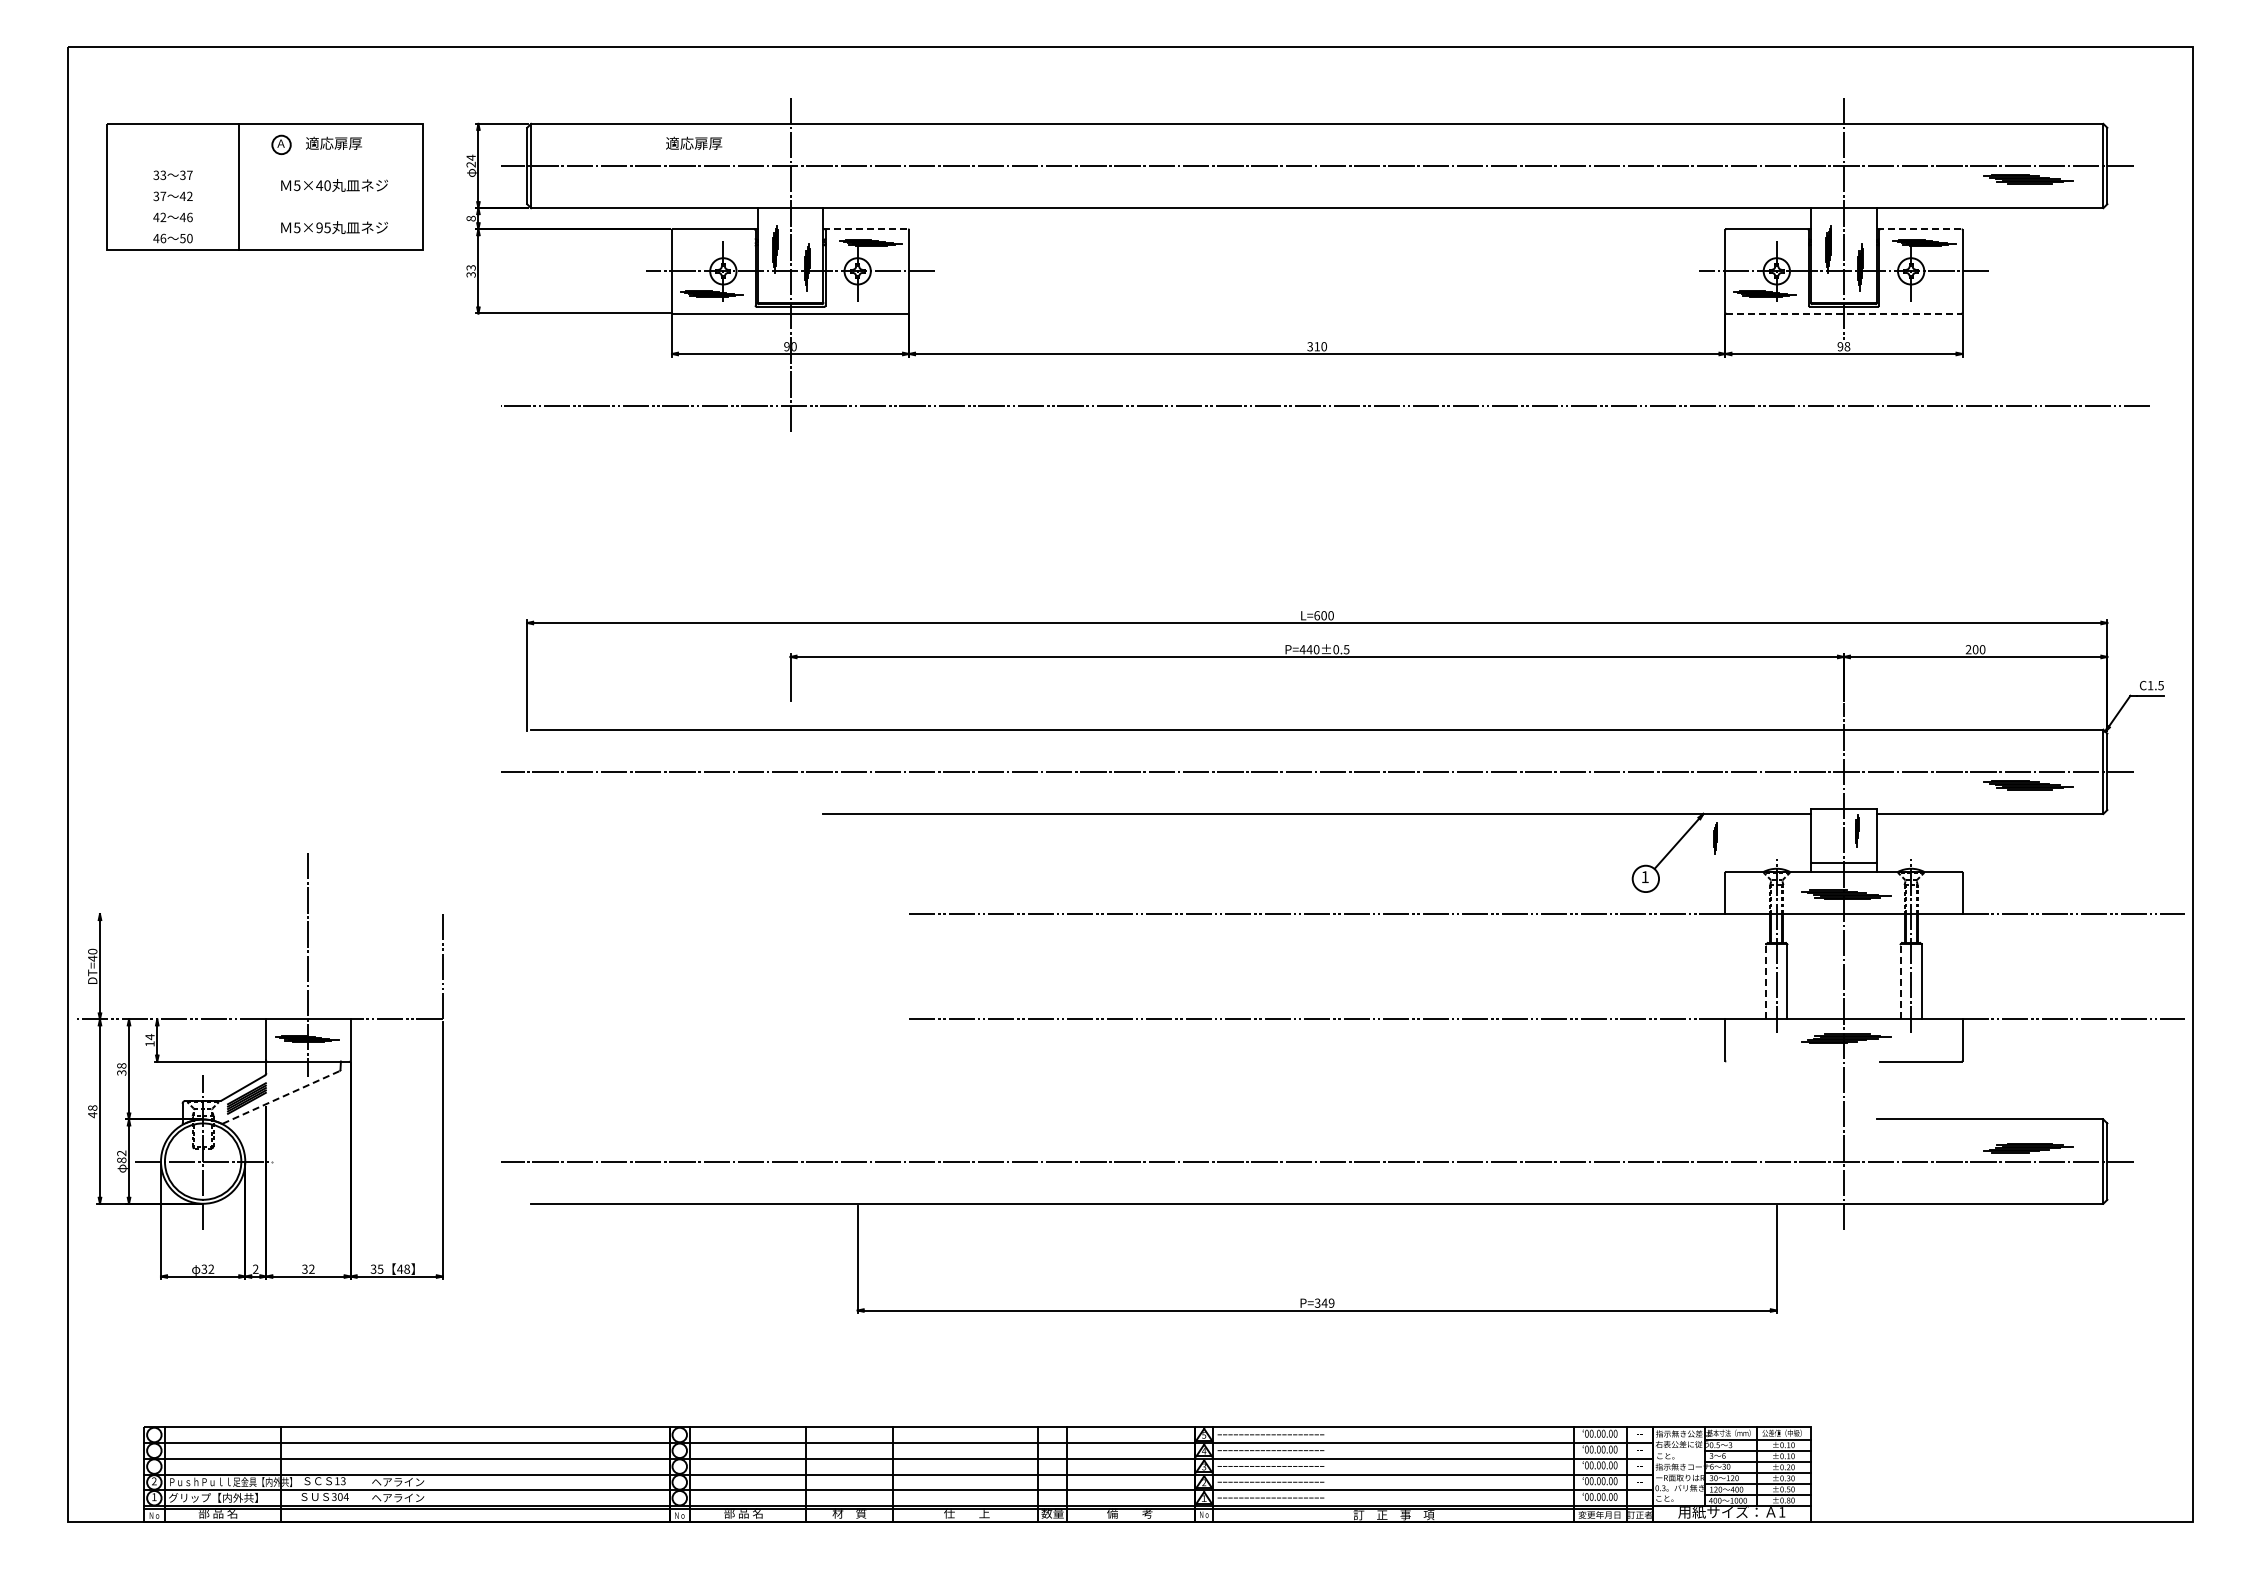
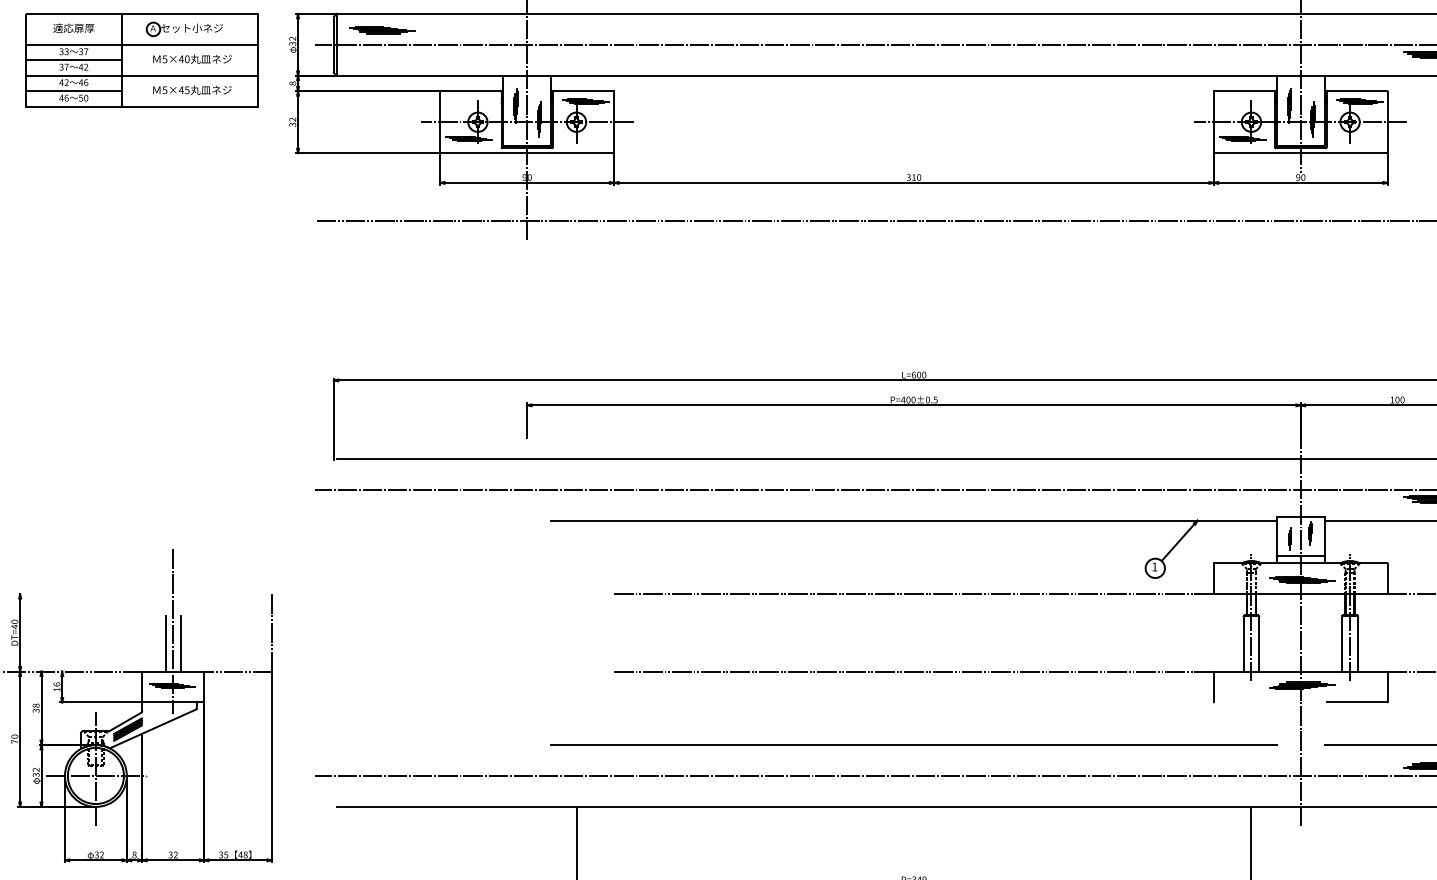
text: (334, 142) -> (192, 27), 適応扉厚 -> セット小ネジ
text: (694, 142) -> (74, 27), moved
part: (593, 146) -> (382, 30), added
text: (470, 160) -> (292, 40), 24 -> 32
line: (265, 166) -> (141, 45), added
line: (173, 187) -> (74, 60), added
line: (265, 208) -> (141, 76), added
text: (319, 227) -> (181, 90), 5×95 -> 5×45
line: (173, 229) -> (74, 91), added
line: (866, 229) -> (583, 91), dashed -> solid
line: (1919, 229) -> (1356, 91), dashed -> solid
text: (471, 267) -> (292, 119), 33 -> 32
line: (1843, 313) -> (1300, 153), dashed -> solid
text: (1847, 346) -> (1303, 177), 98 -> 90
text: (1309, 649) -> (908, 399), P=440±0.5 -> P=400±0.5
text: (1968, 649) -> (1392, 399), 200 -> 100
part: (1715, 838) -> (1290, 538), moved
line: (297, 981) -> (165, 643), added
line: (319, 981) -> (181, 643), added
line: (1766, 981) -> (1243, 643), dashed -> solid
line: (1900, 981) -> (1342, 643), dashed -> solid
text: (149, 1037) -> (56, 684), 14 -> 16
line: (281, 1097) -> (153, 728), dashed -> solid
text: (92, 1111) -> (14, 739), 48 -> 70
line: (1317, 1119) -> (914, 745), added
text: (121, 1160) -> (35, 775), 82 -> 32
text: (255, 1268) -> (134, 854), 2 -> 8

